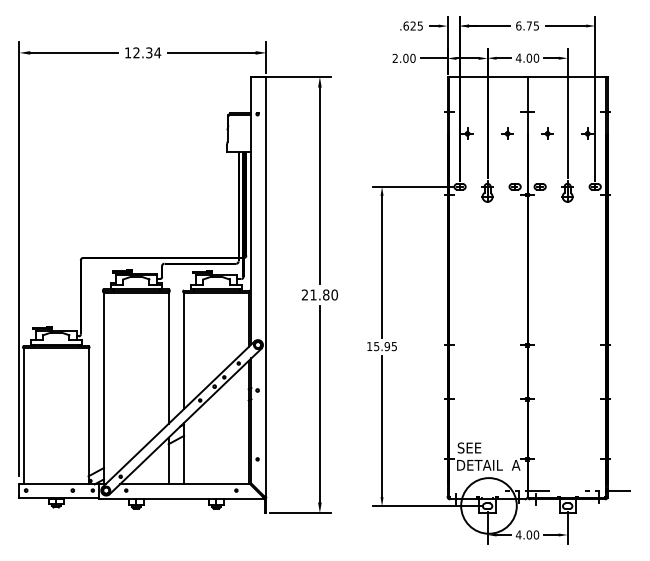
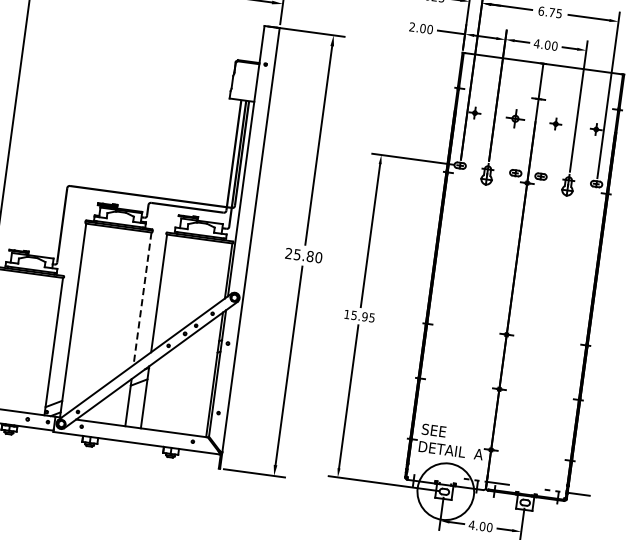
part: (507, 133) -> (515, 118), size x1.6
text: (313, 294) -> (297, 254), 21.80 -> 25.80
line: (168, 358) -> (142, 299), solid -> dashed

